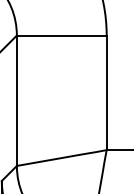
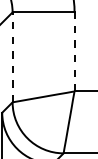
line: (106, 92) -> (74, 51), solid -> dashed
line: (16, 100) -> (12, 57), solid -> dashed

